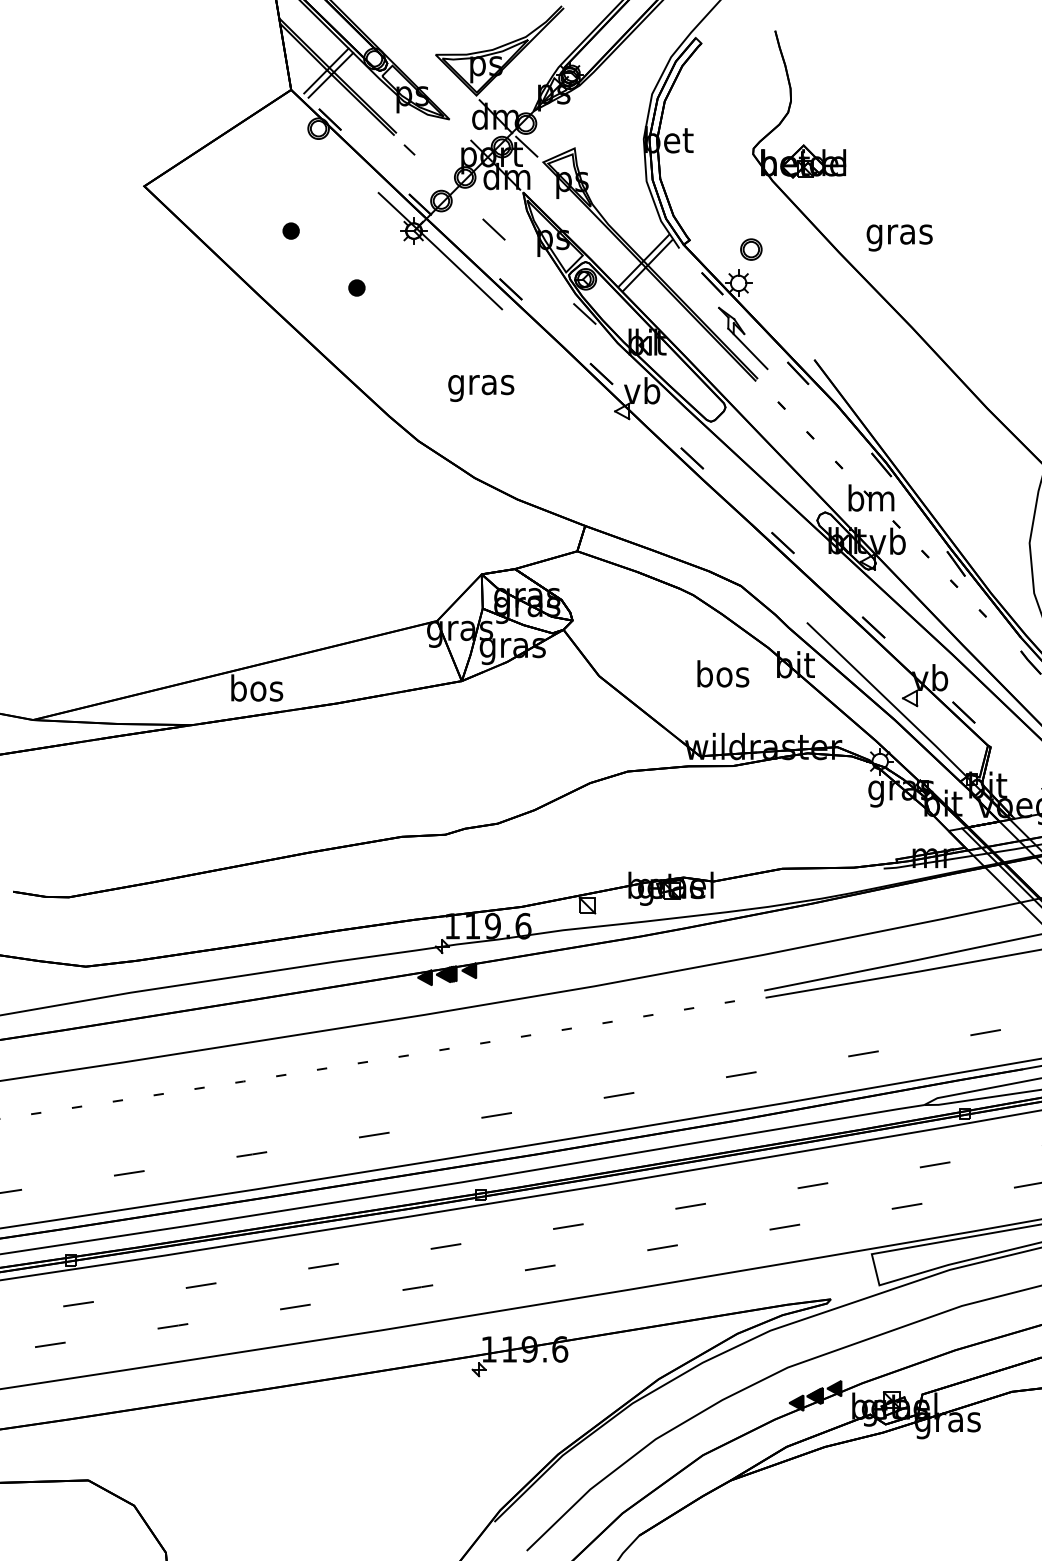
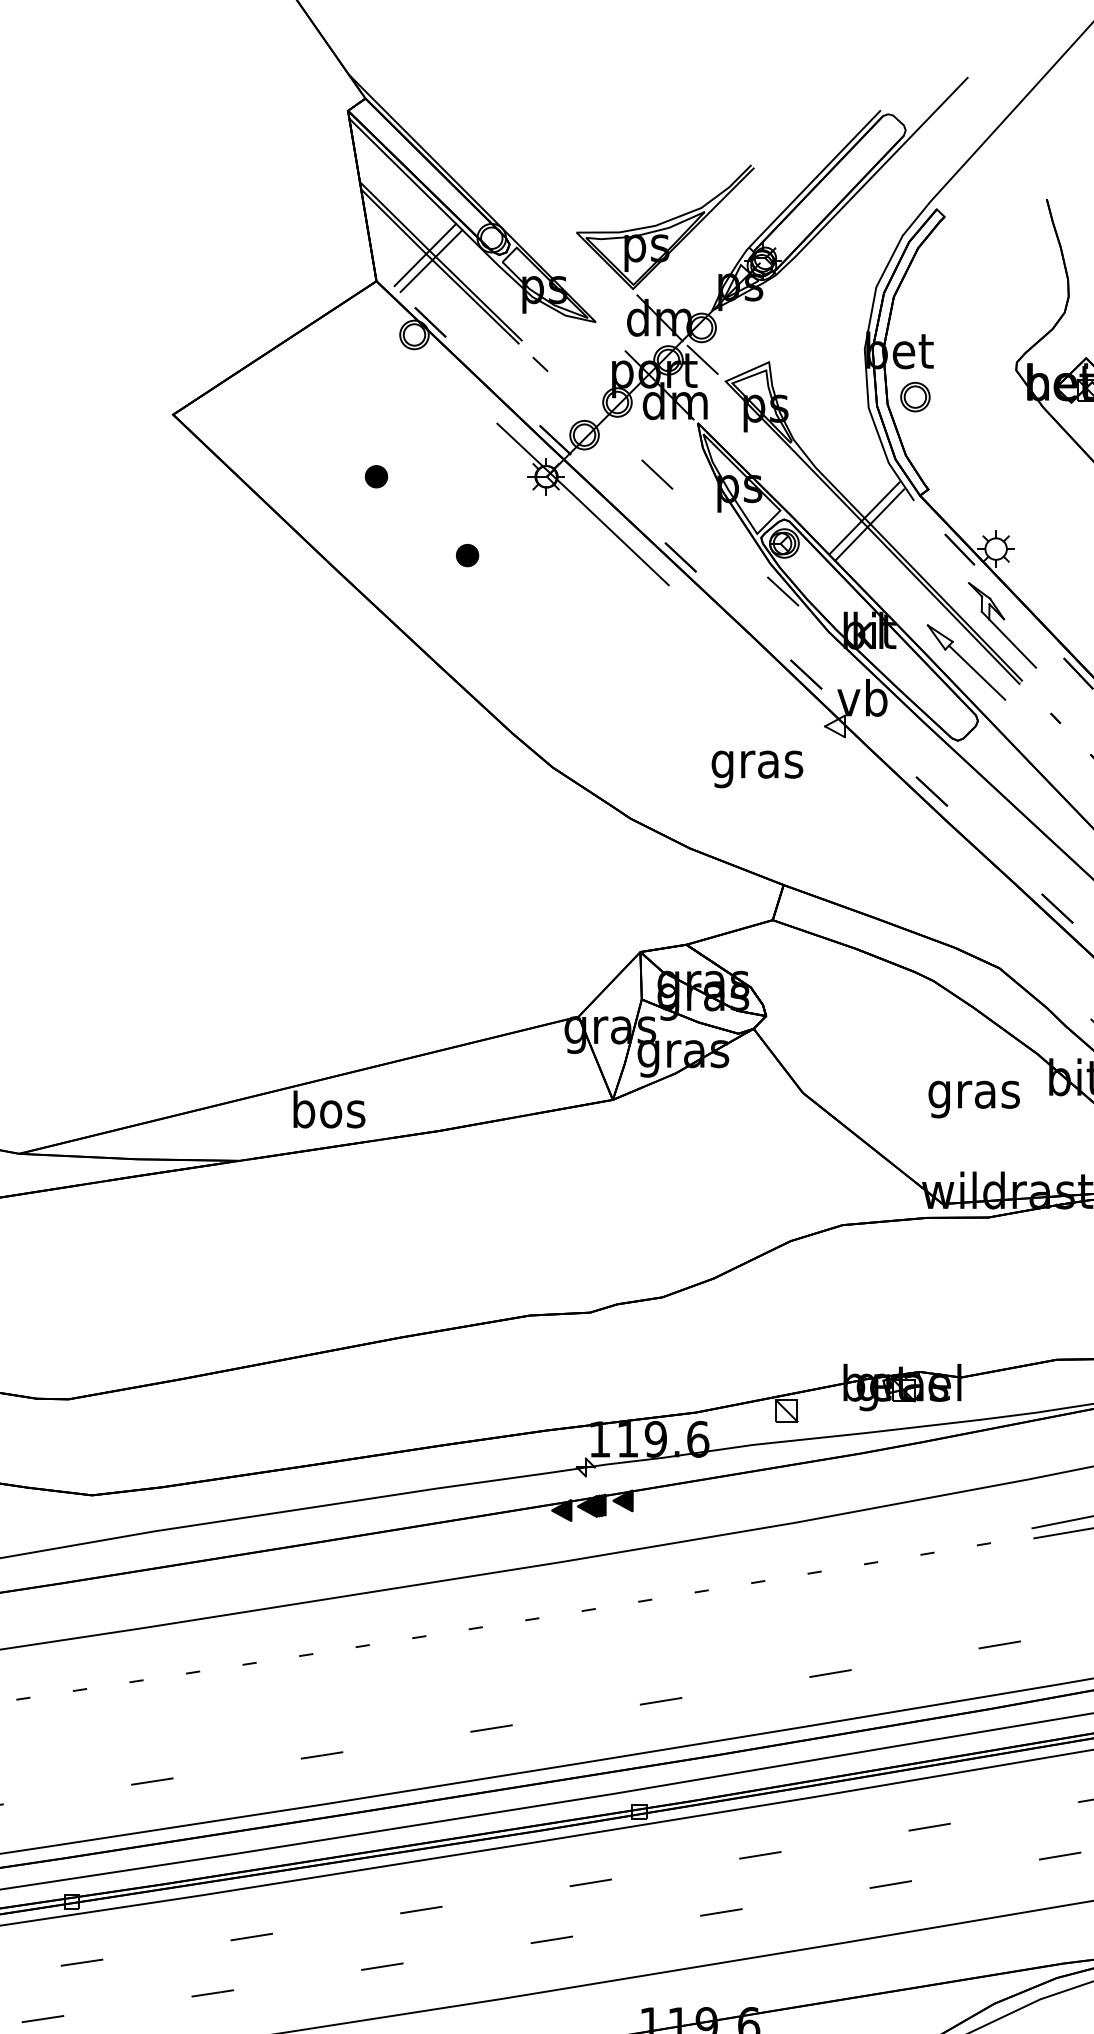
part: (751, 249) -> (915, 396), moved
part: (717, 365) -> (966, 662), added
text: (481, 388) -> (757, 769), moved
text: (722, 677) -> (973, 1094), bos -> gras

